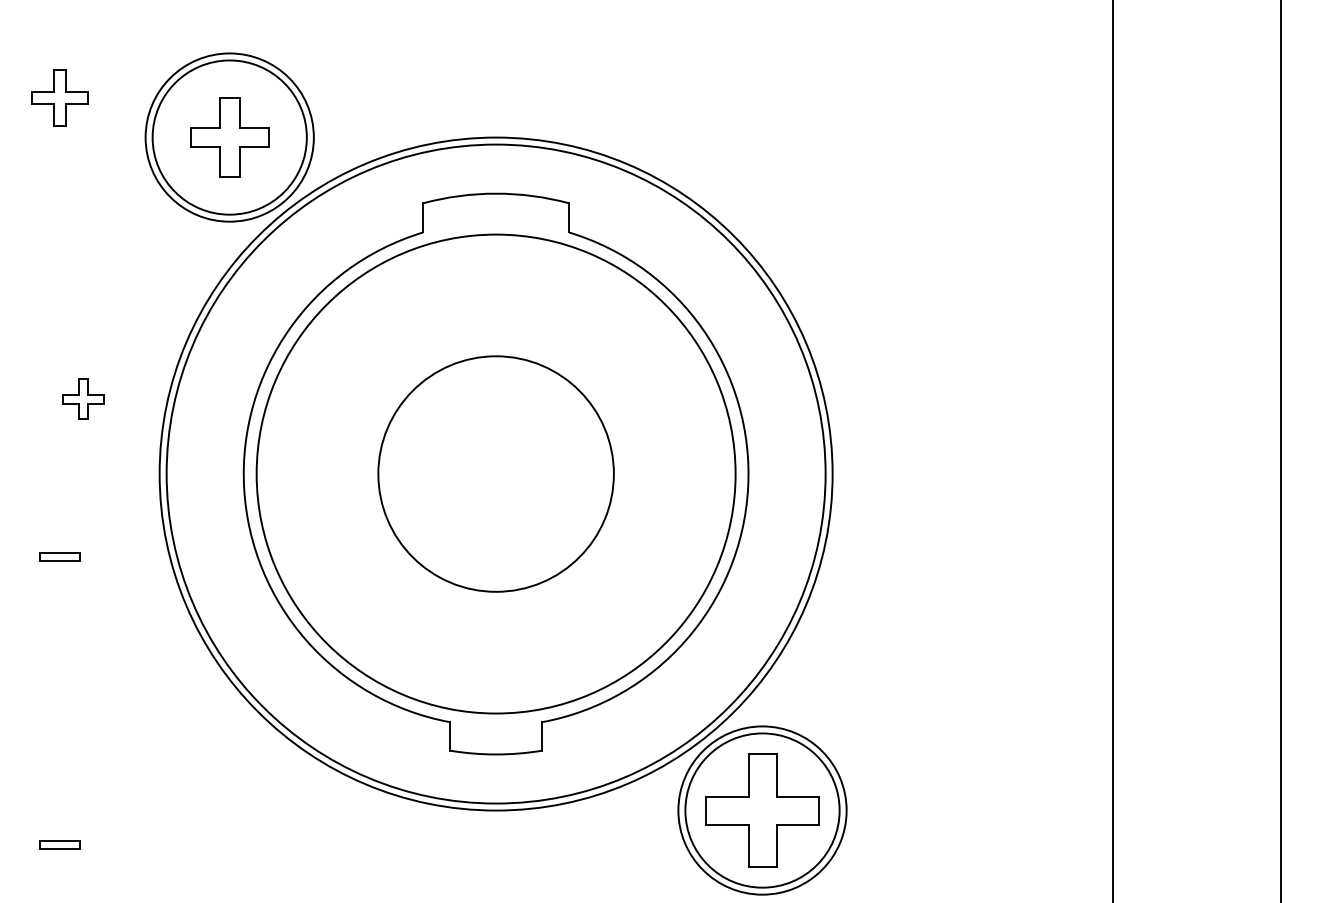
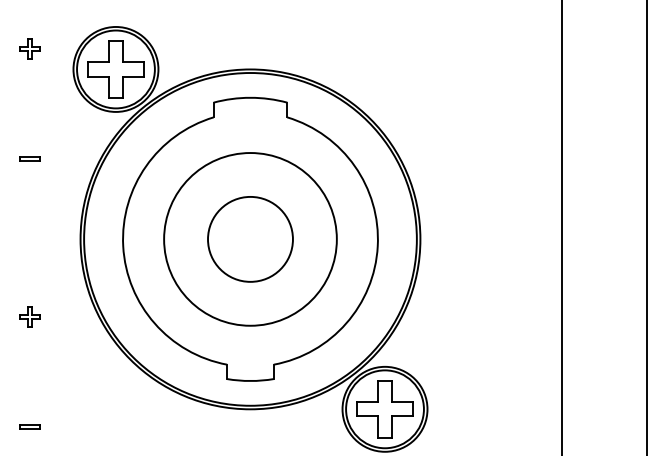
part: (58, 96) -> (29, 48), size x0.71
part: (228, 137) -> (115, 69), size x1.43
part: (82, 399) -> (29, 316), moved
circle: (496, 472) -> (250, 238), size x0.71
circle: (496, 474) -> (250, 239), size x0.71
part: (58, 555) -> (29, 158), moved

